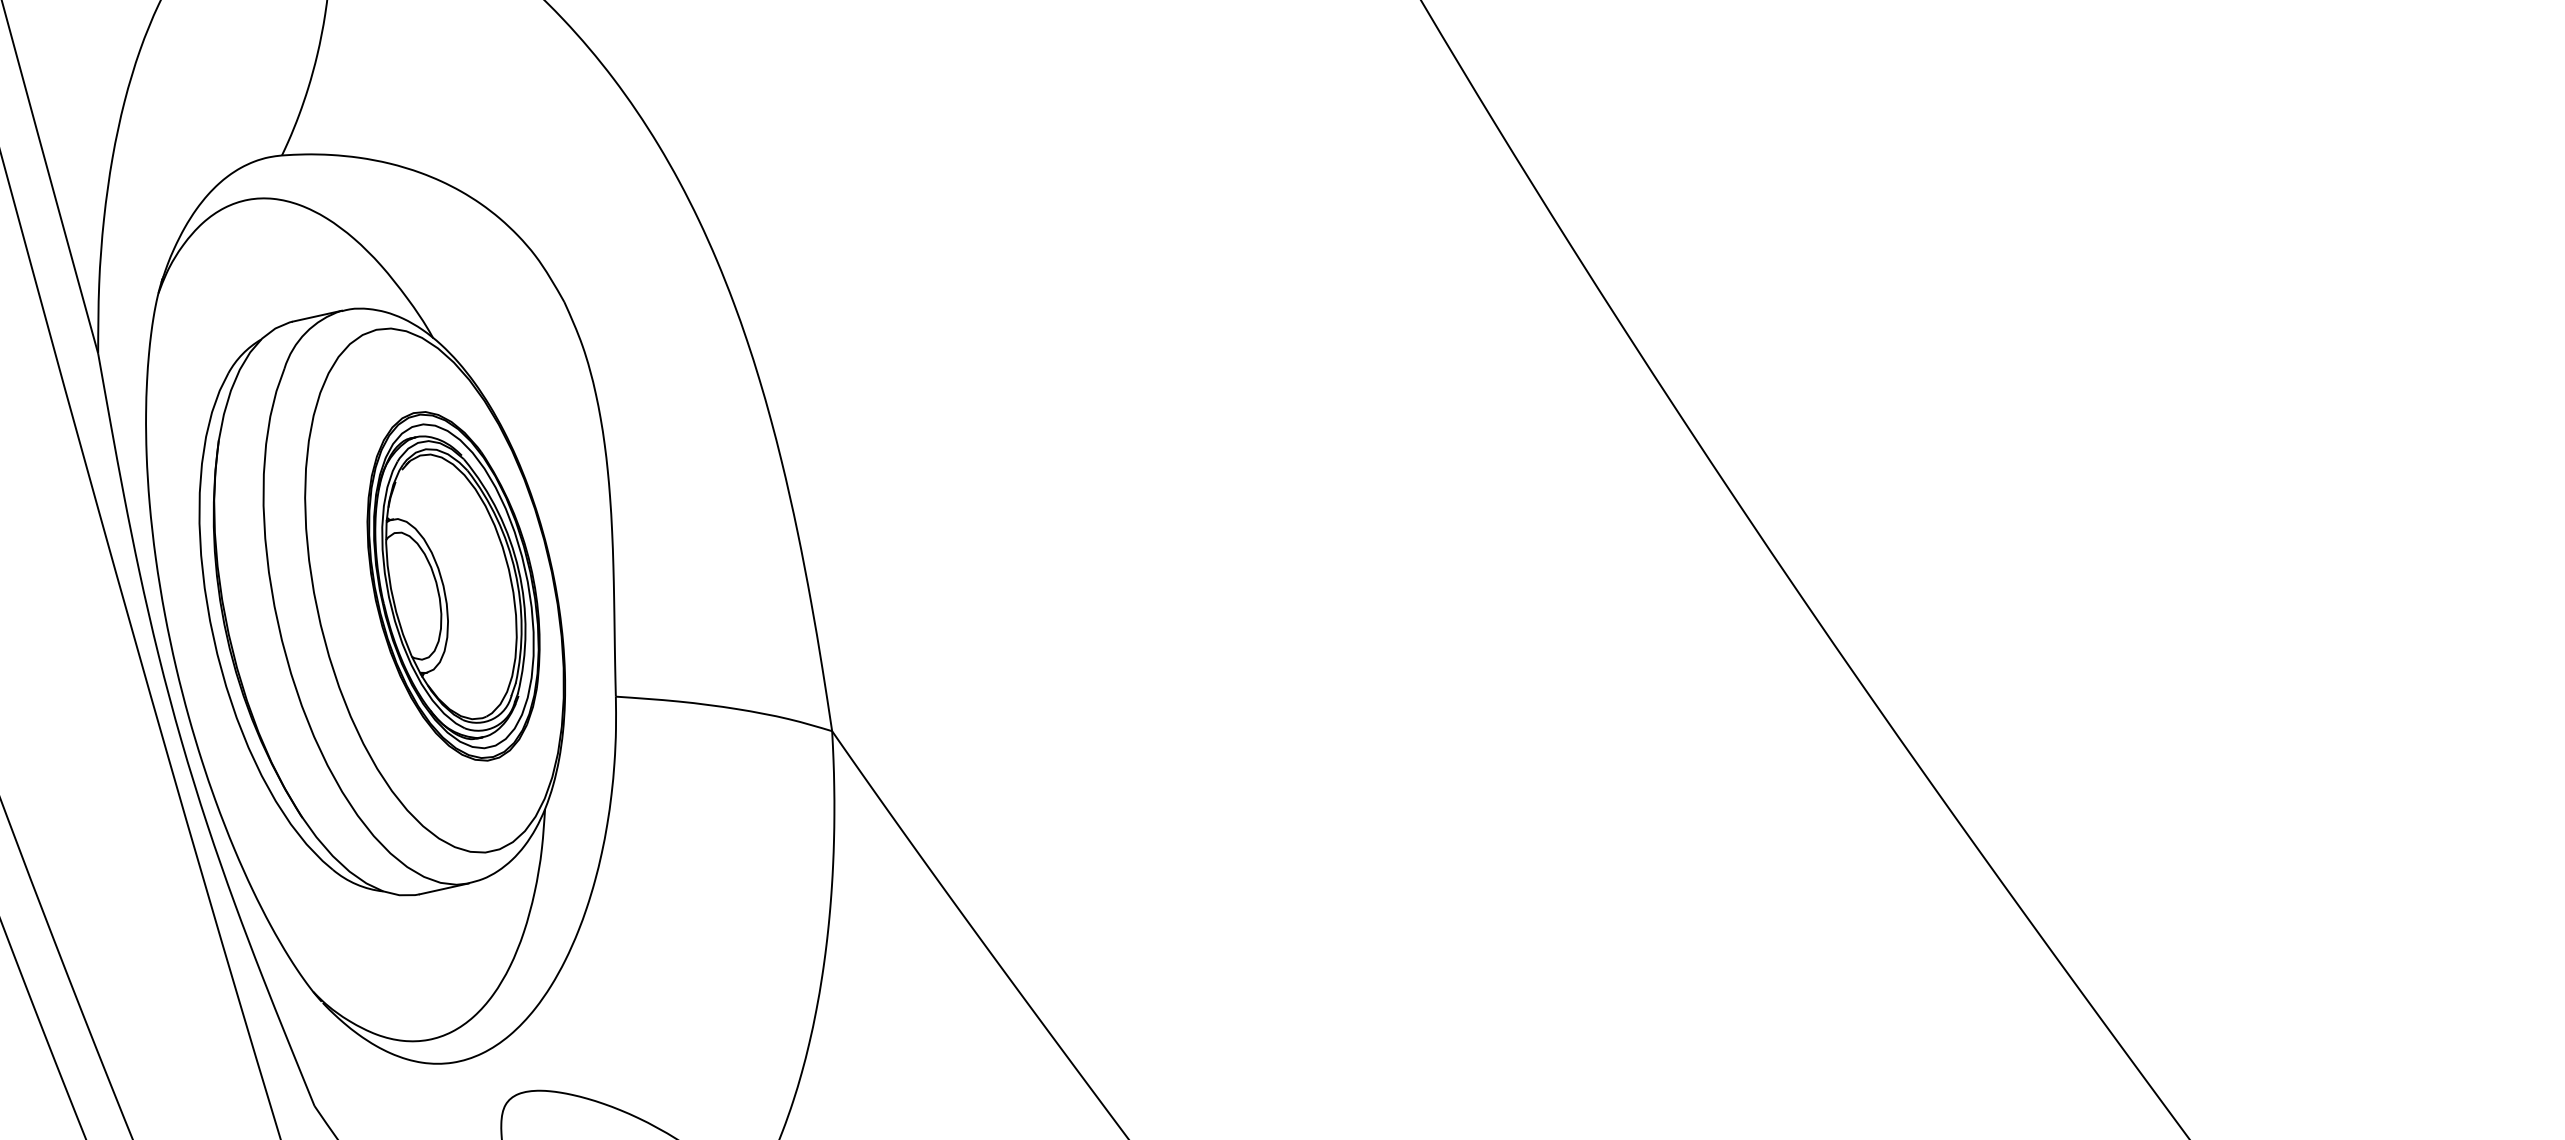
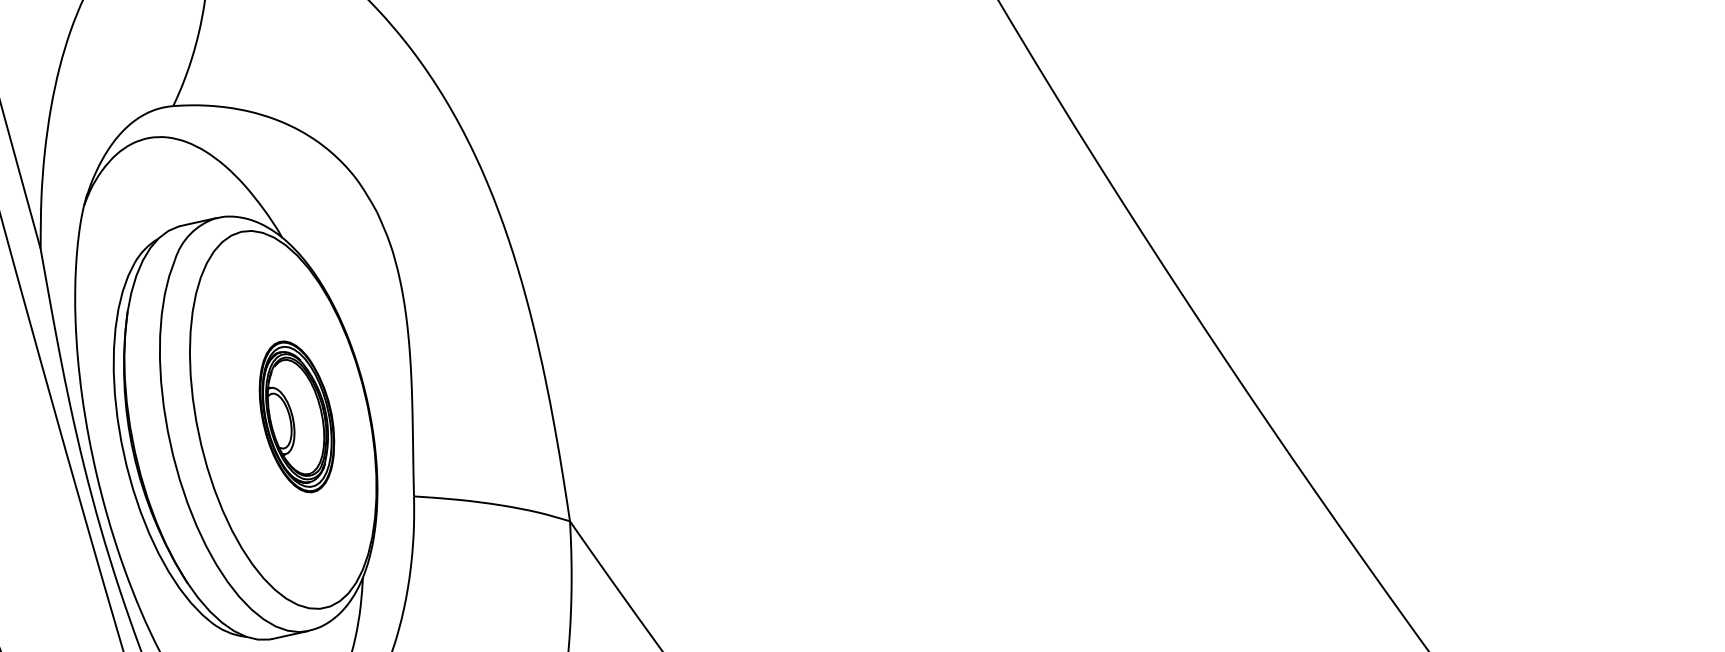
part: (453, 586) -> (296, 416), size x0.6

